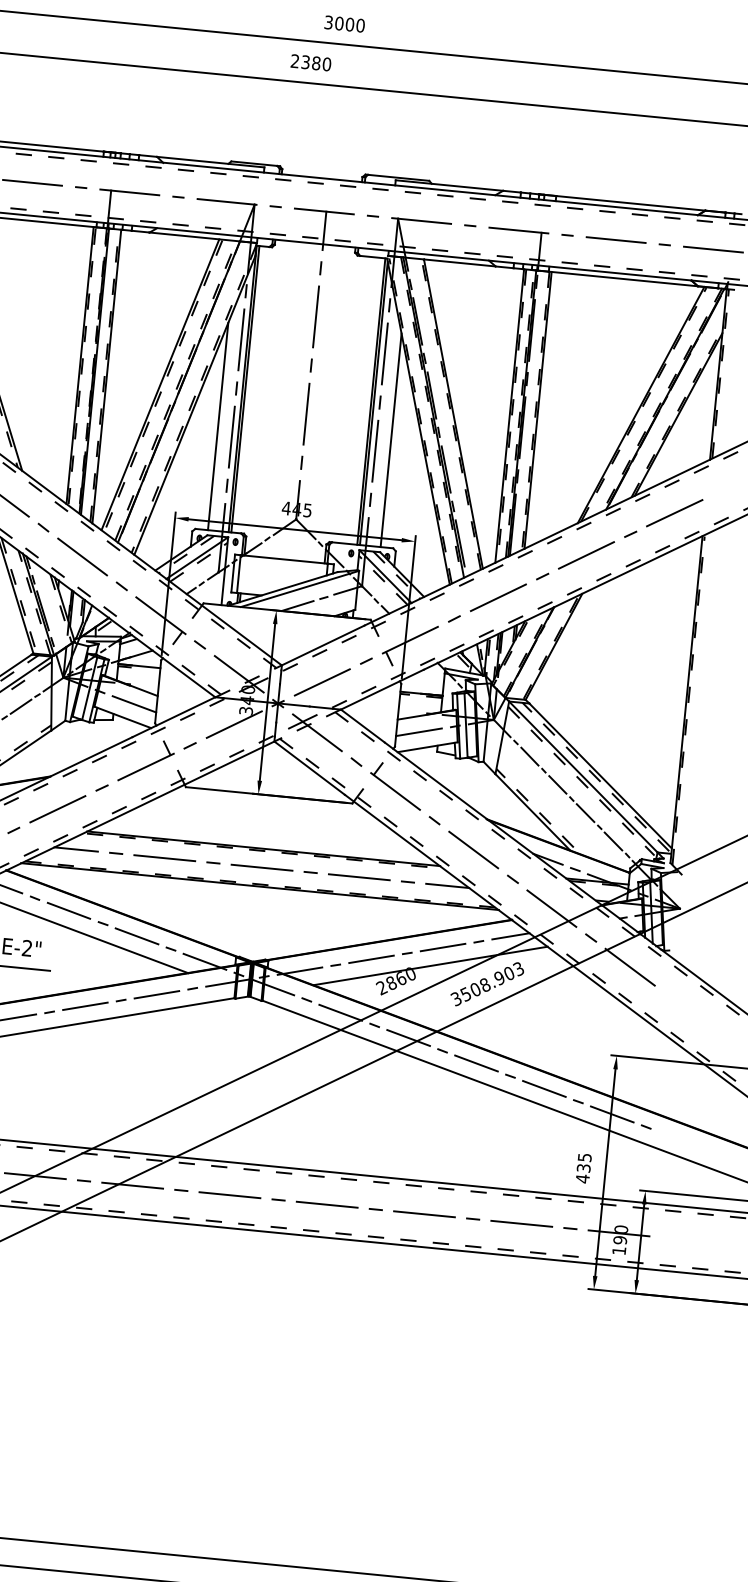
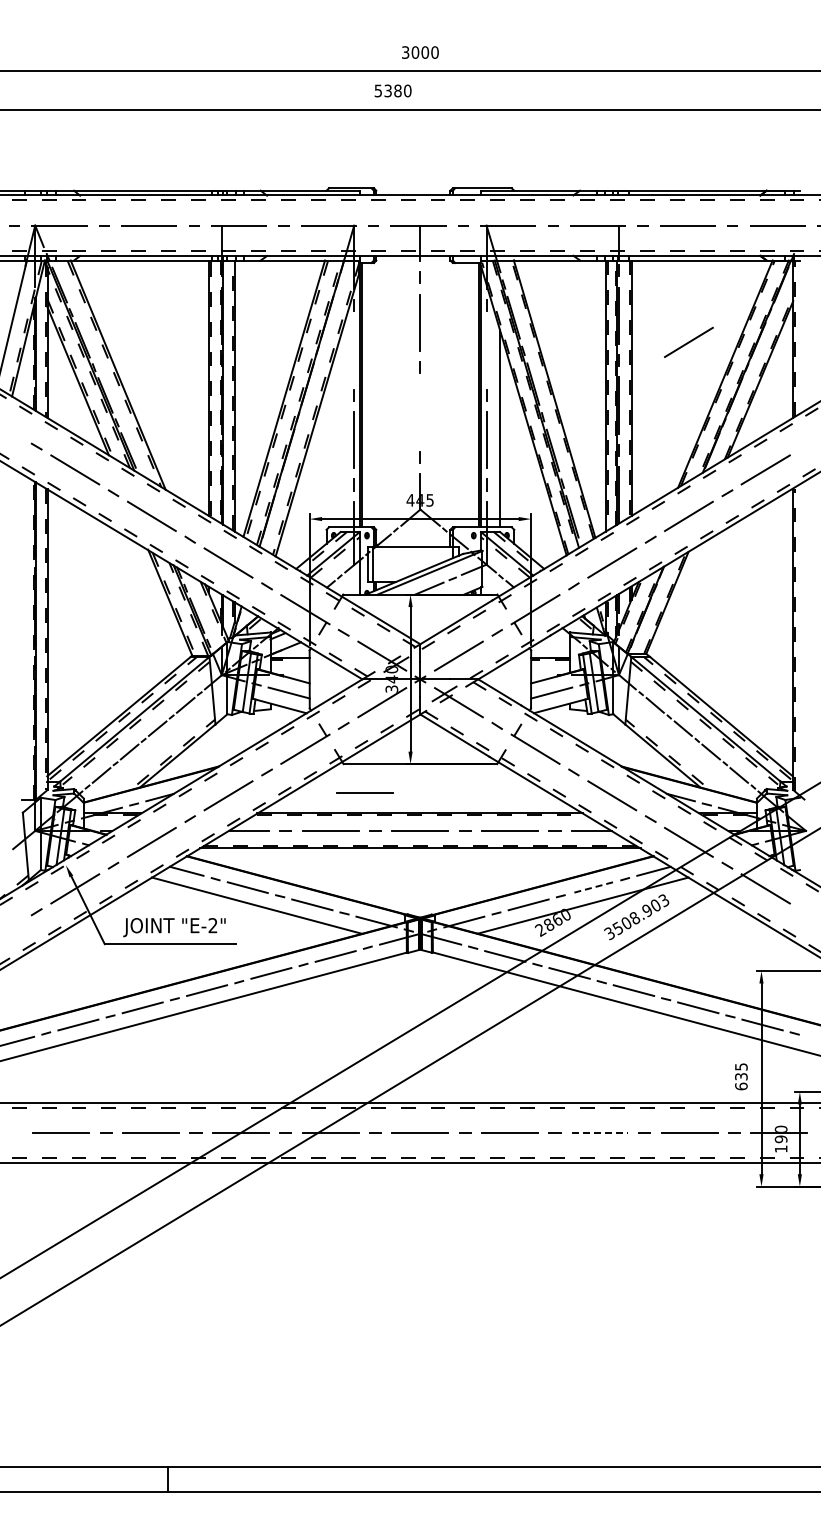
text: (294, 60) -> (377, 90), 2380 -> 5380
line: (241, 340) -> (354, 350), removed
line: (384, 354) -> (486, 350), removed
line: (604, 365) -> (688, 341), added
line: (306, 414) -> (420, 412), removed
line: (217, 426) -> (340, 431), removed
line: (205, 820) -> (364, 792), added
line: (442, 947) -> (592, 887), solid -> dashed
text: (582, 1178) -> (741, 1086), 435 -> 635
line: (425, 1214) -> (600, 1133), solid -> dashed

